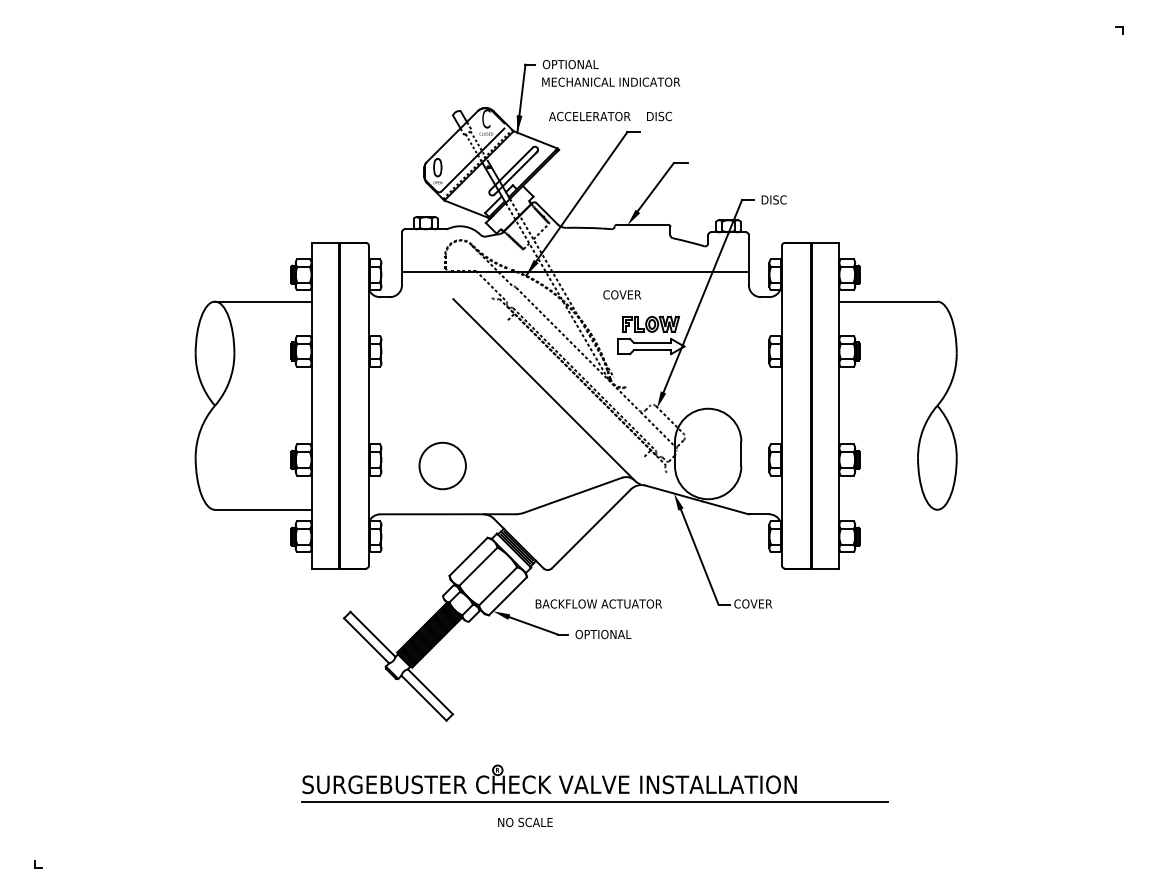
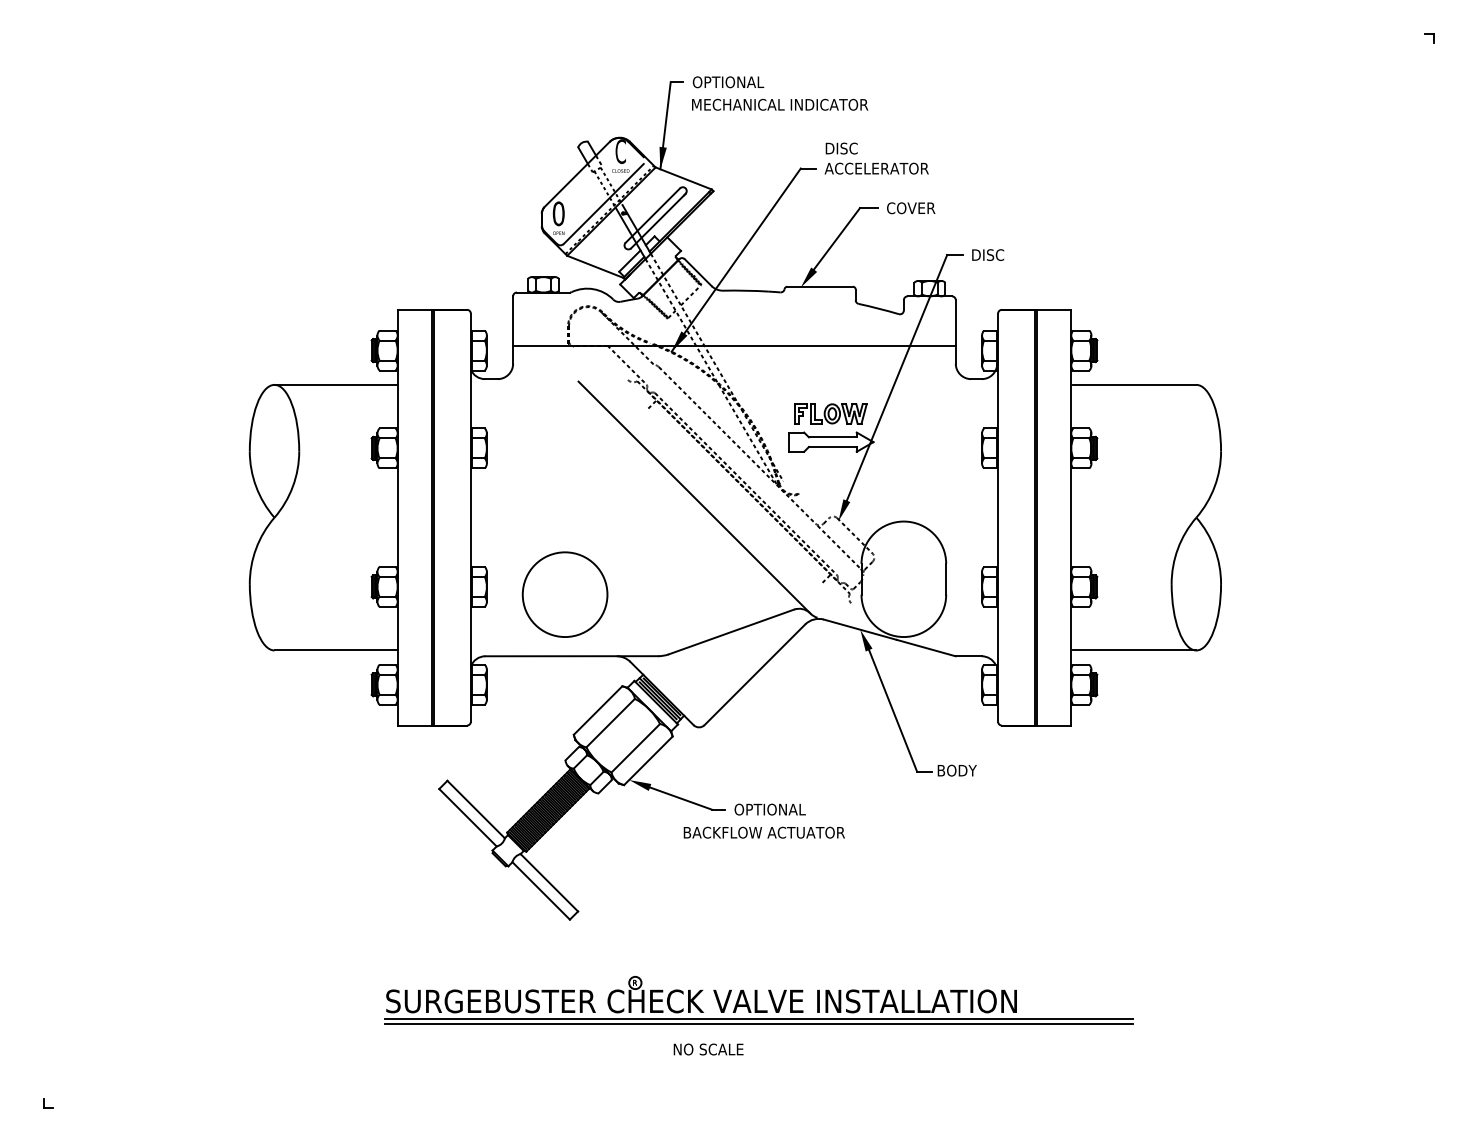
text: (589, 116) -> (876, 168), moved
text: (622, 295) -> (911, 208), moved
circle: (442, 465) -> (564, 594), size x1.43
line: (888, 509) -> (1134, 650), added
text: (598, 603) -> (763, 832), moved
text: (753, 603) -> (961, 770), COVER -> BODY
line: (595, 798) -> (759, 1018), added
text: (525, 822) -> (708, 1049), moved

